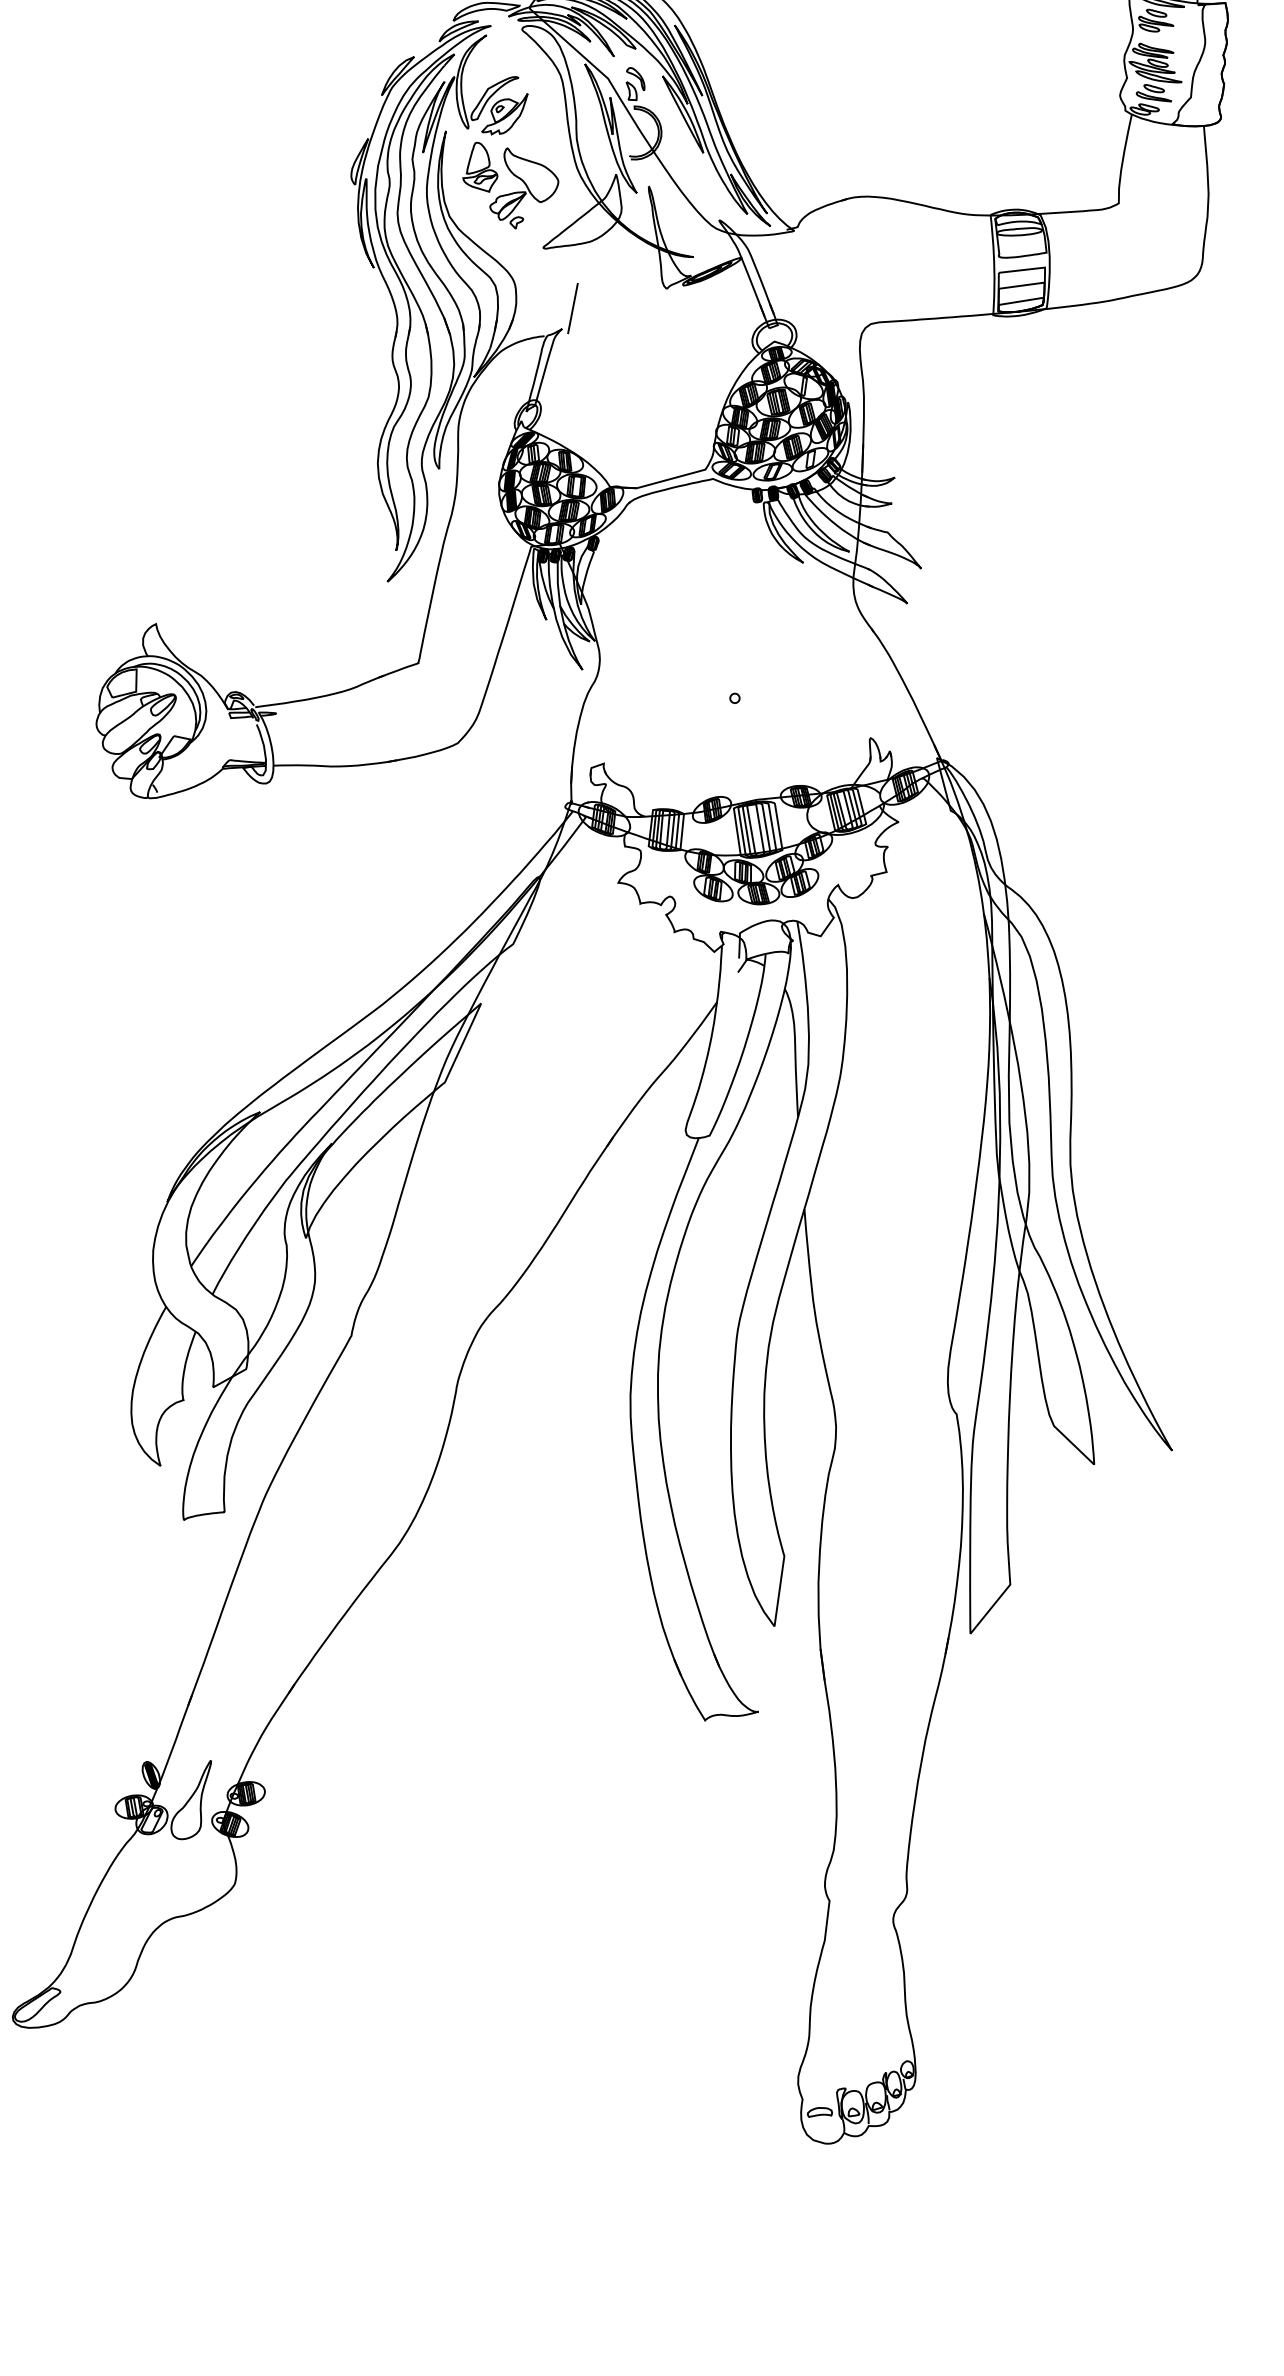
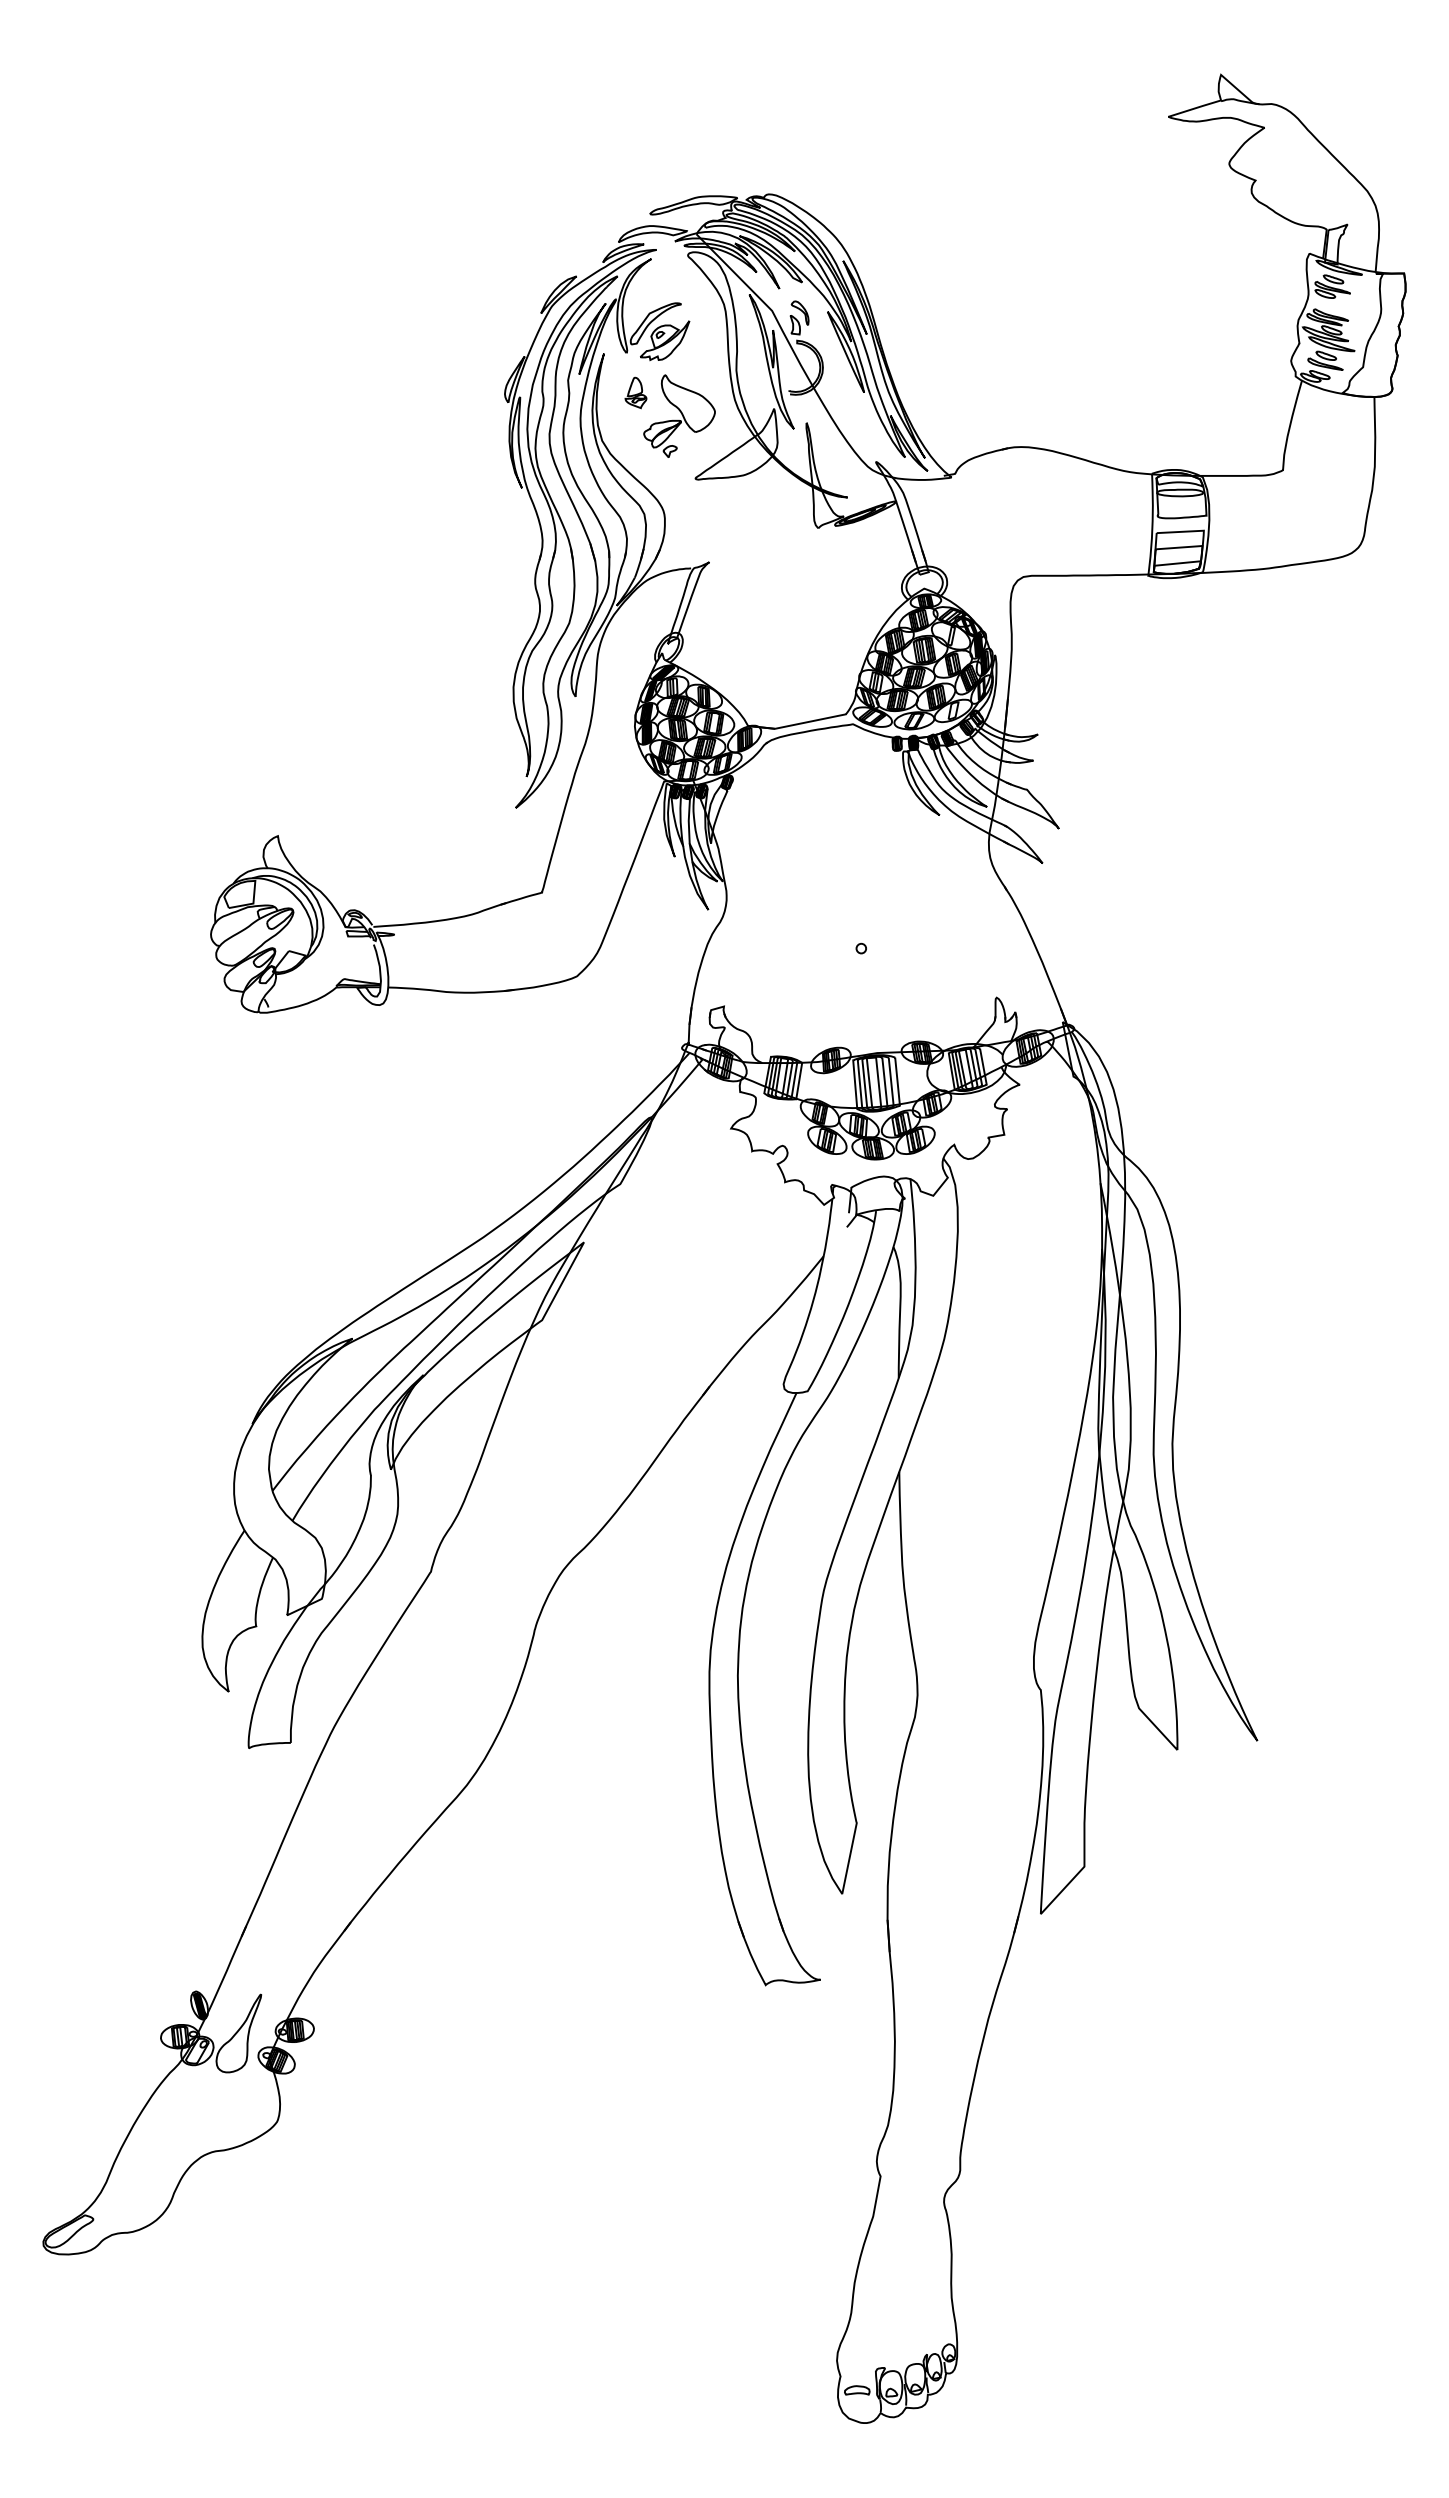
part: (479, 167) -> (635, 392), size x0.6
line: (572, 307) -> (721, 541), removed

